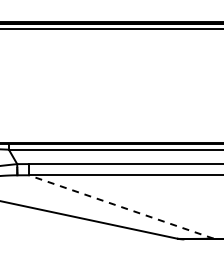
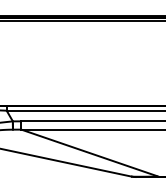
line: (121, 206) -> (90, 152), dashed -> solid

